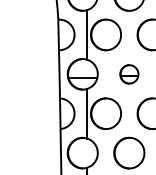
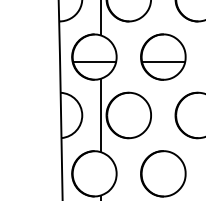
part: (129, 74) -> (163, 57), size x1.67

